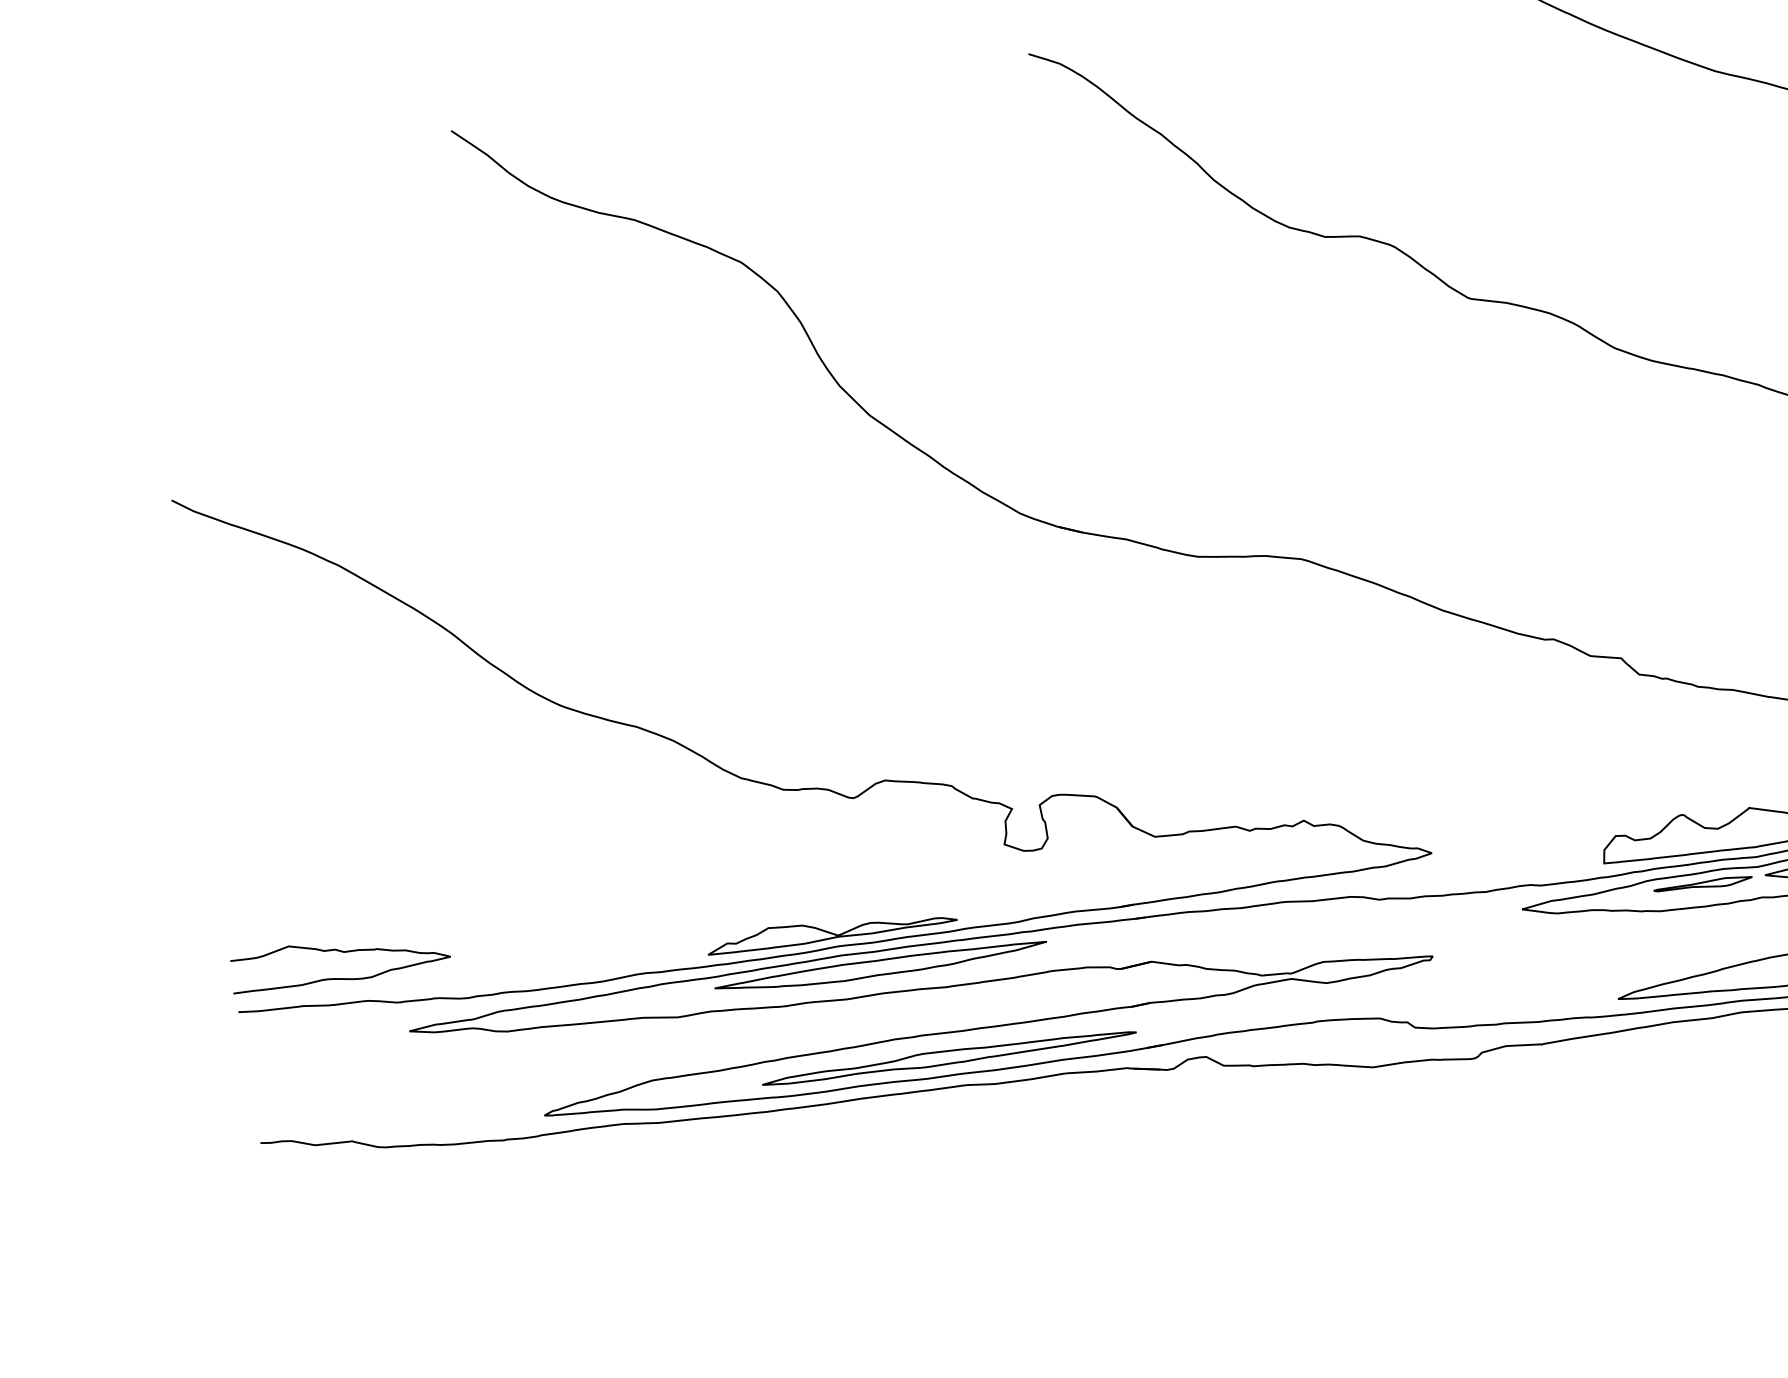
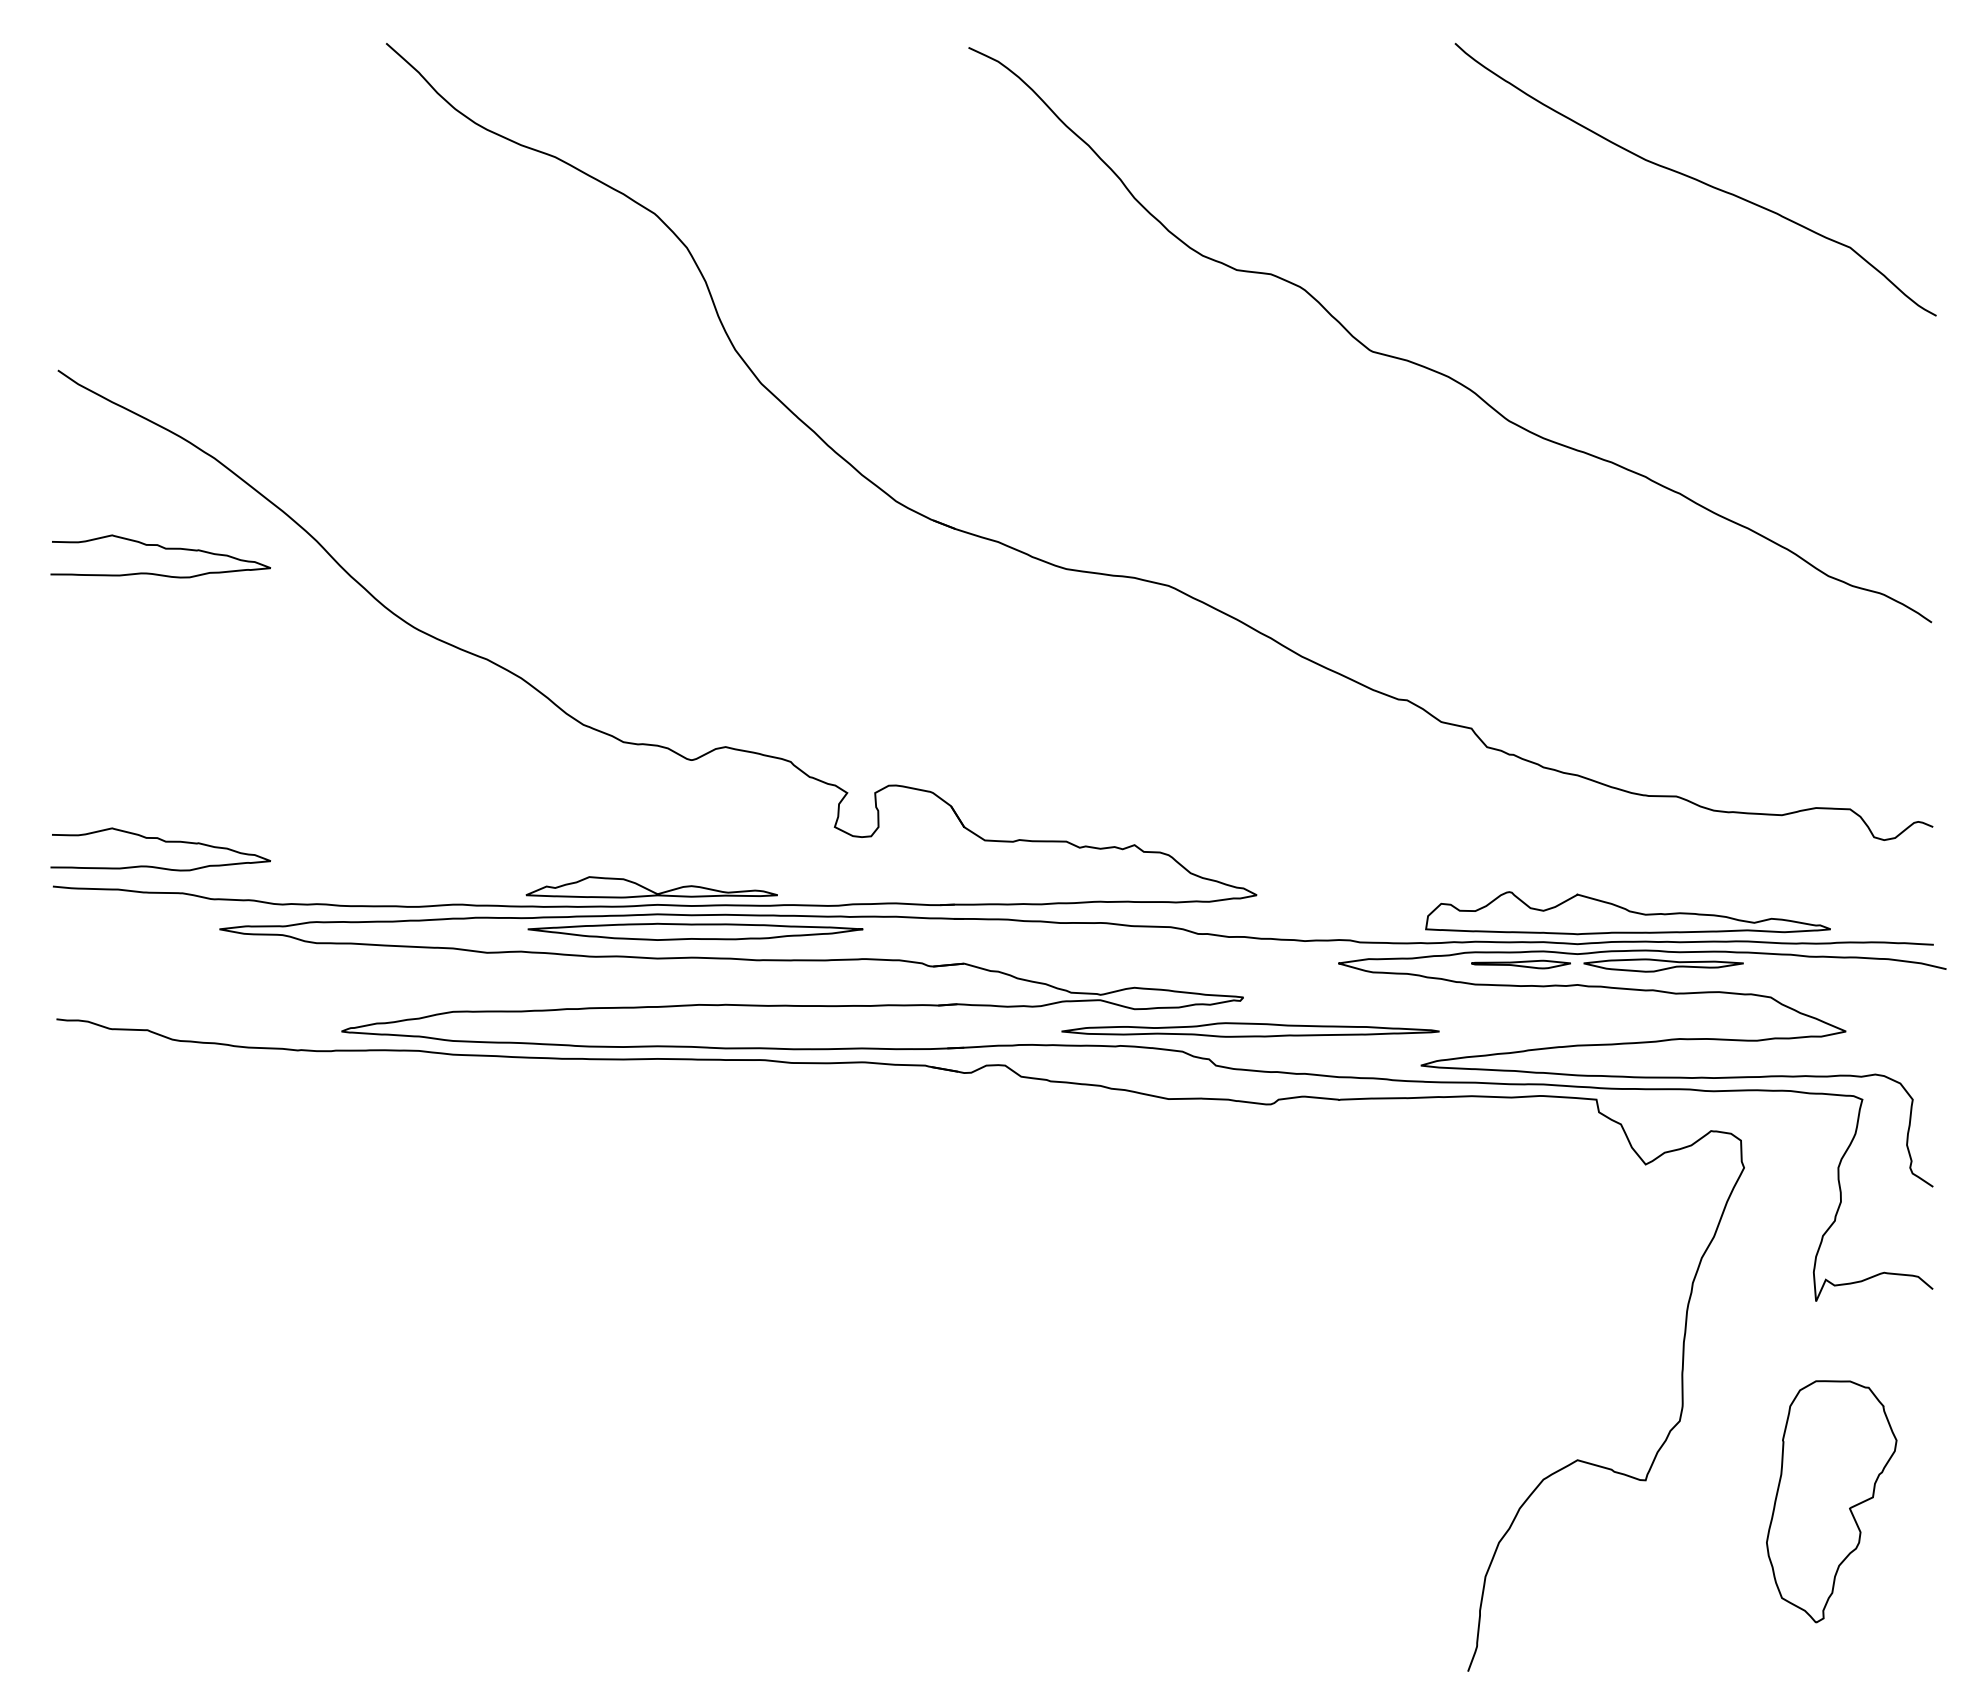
curve: (302, 662) -> (164, 549), added
part: (949, 1056) -> (1250, 1029), moved

